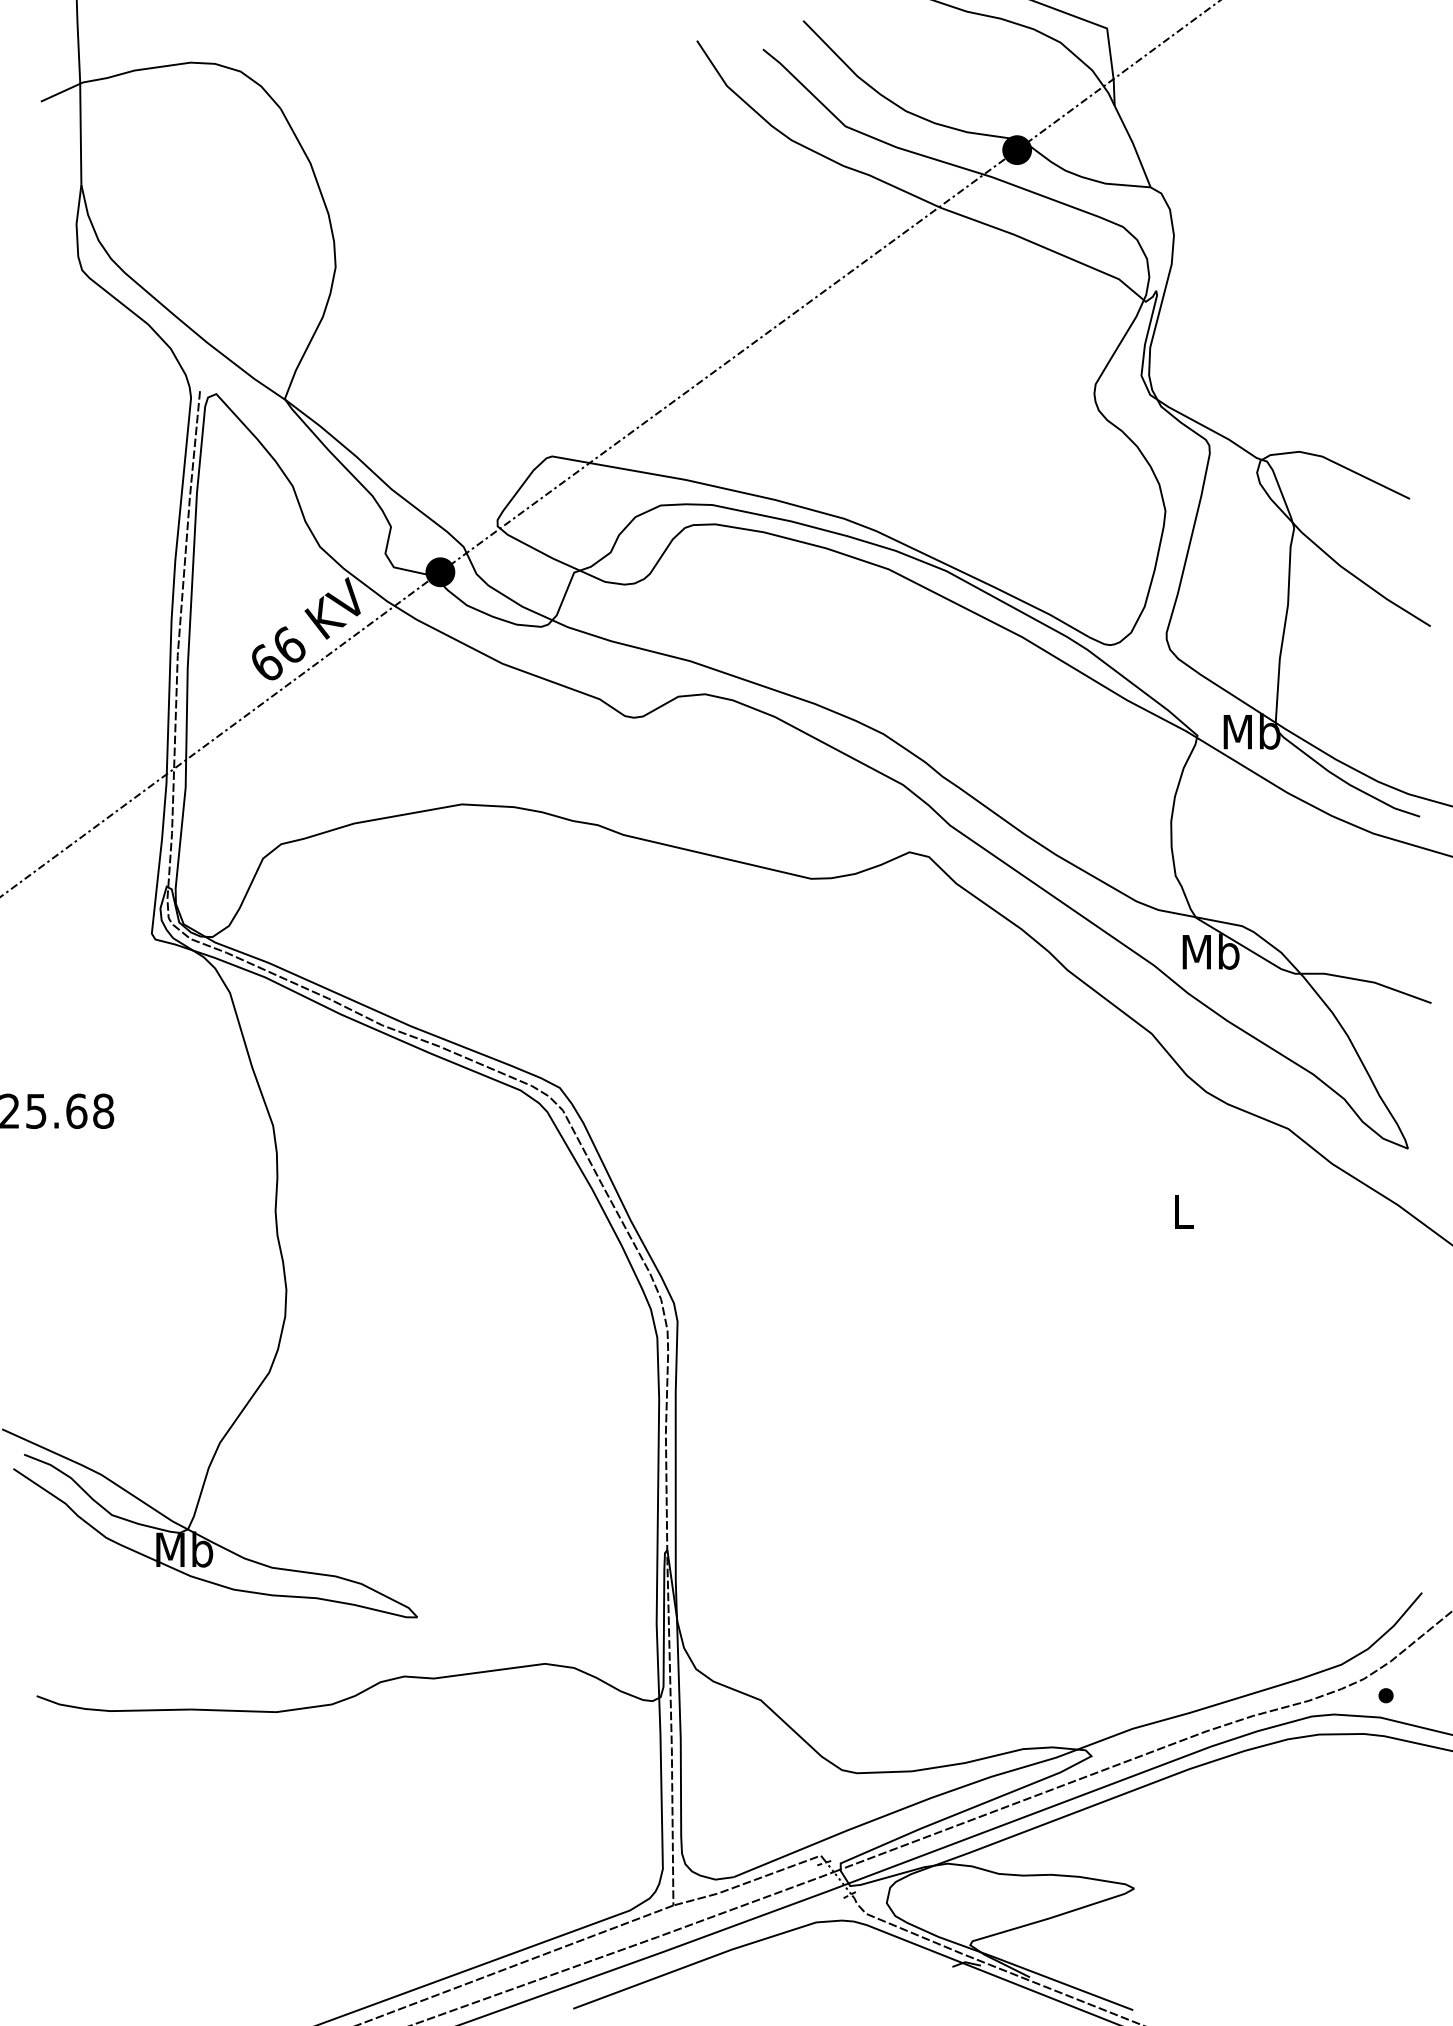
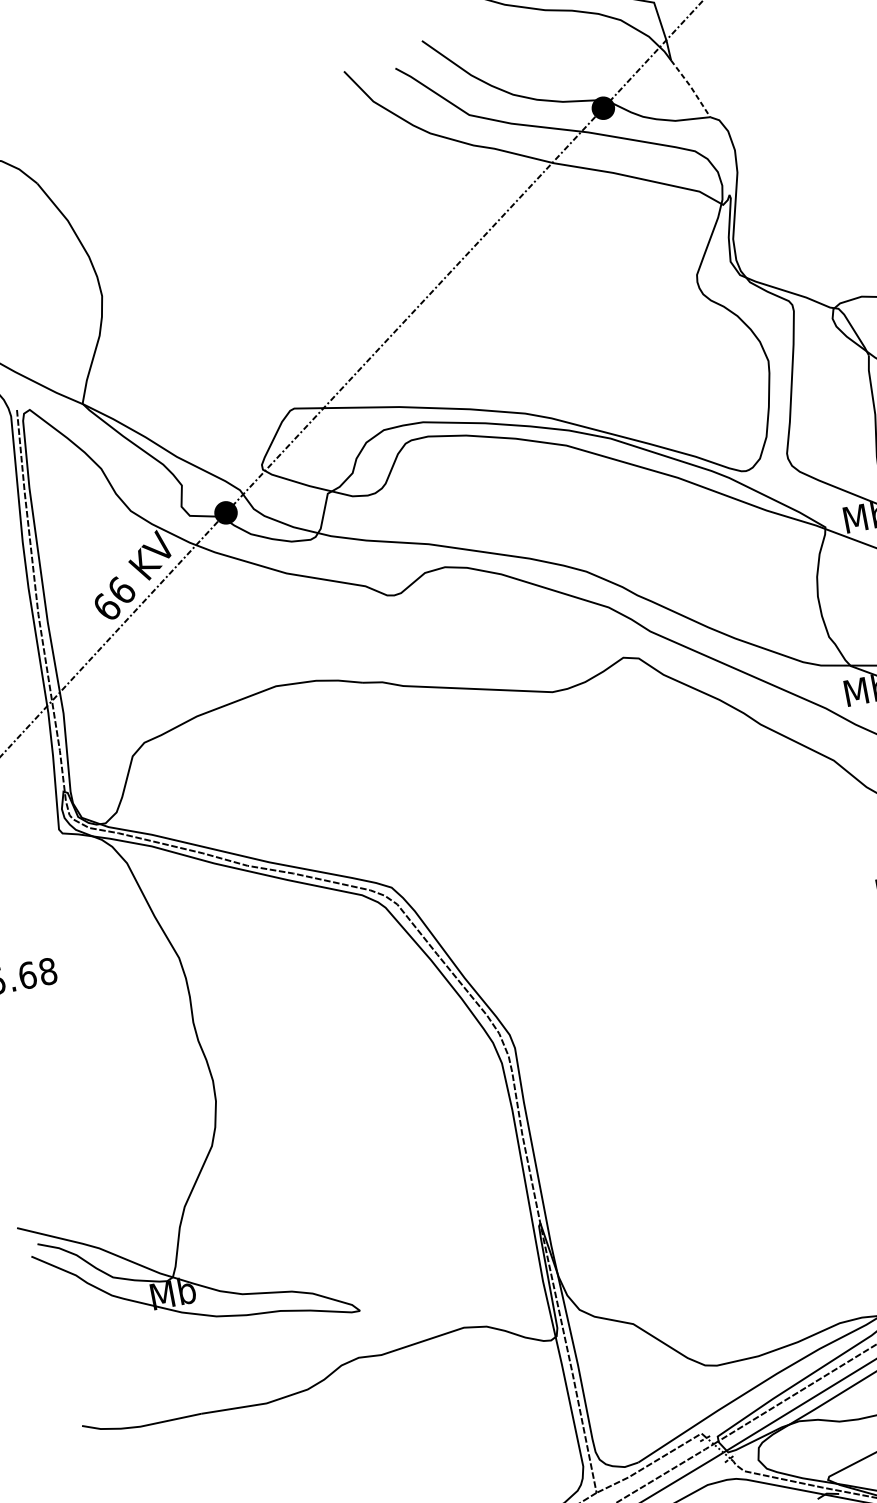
line: (1134, 145) -> (691, 87), solid -> dashed

